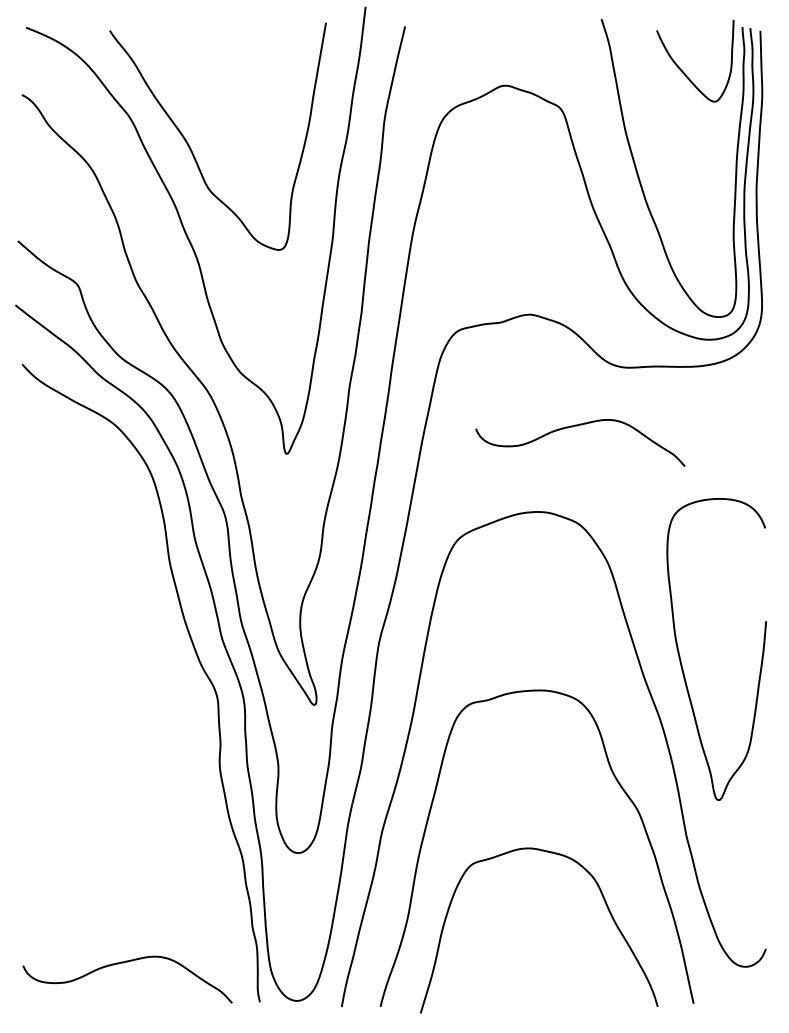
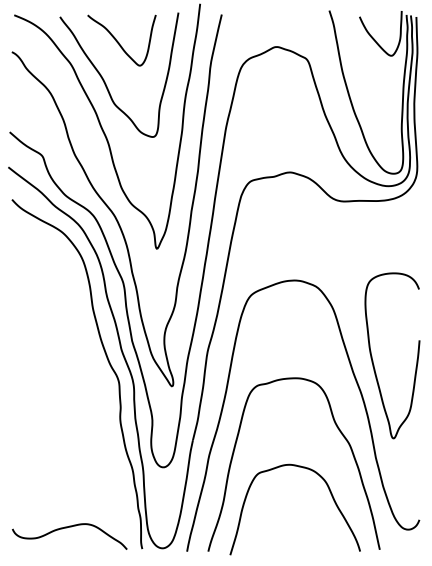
curve: (218, 77) -> (119, 42), added
curve: (576, 427) -> (315, 234), removed

